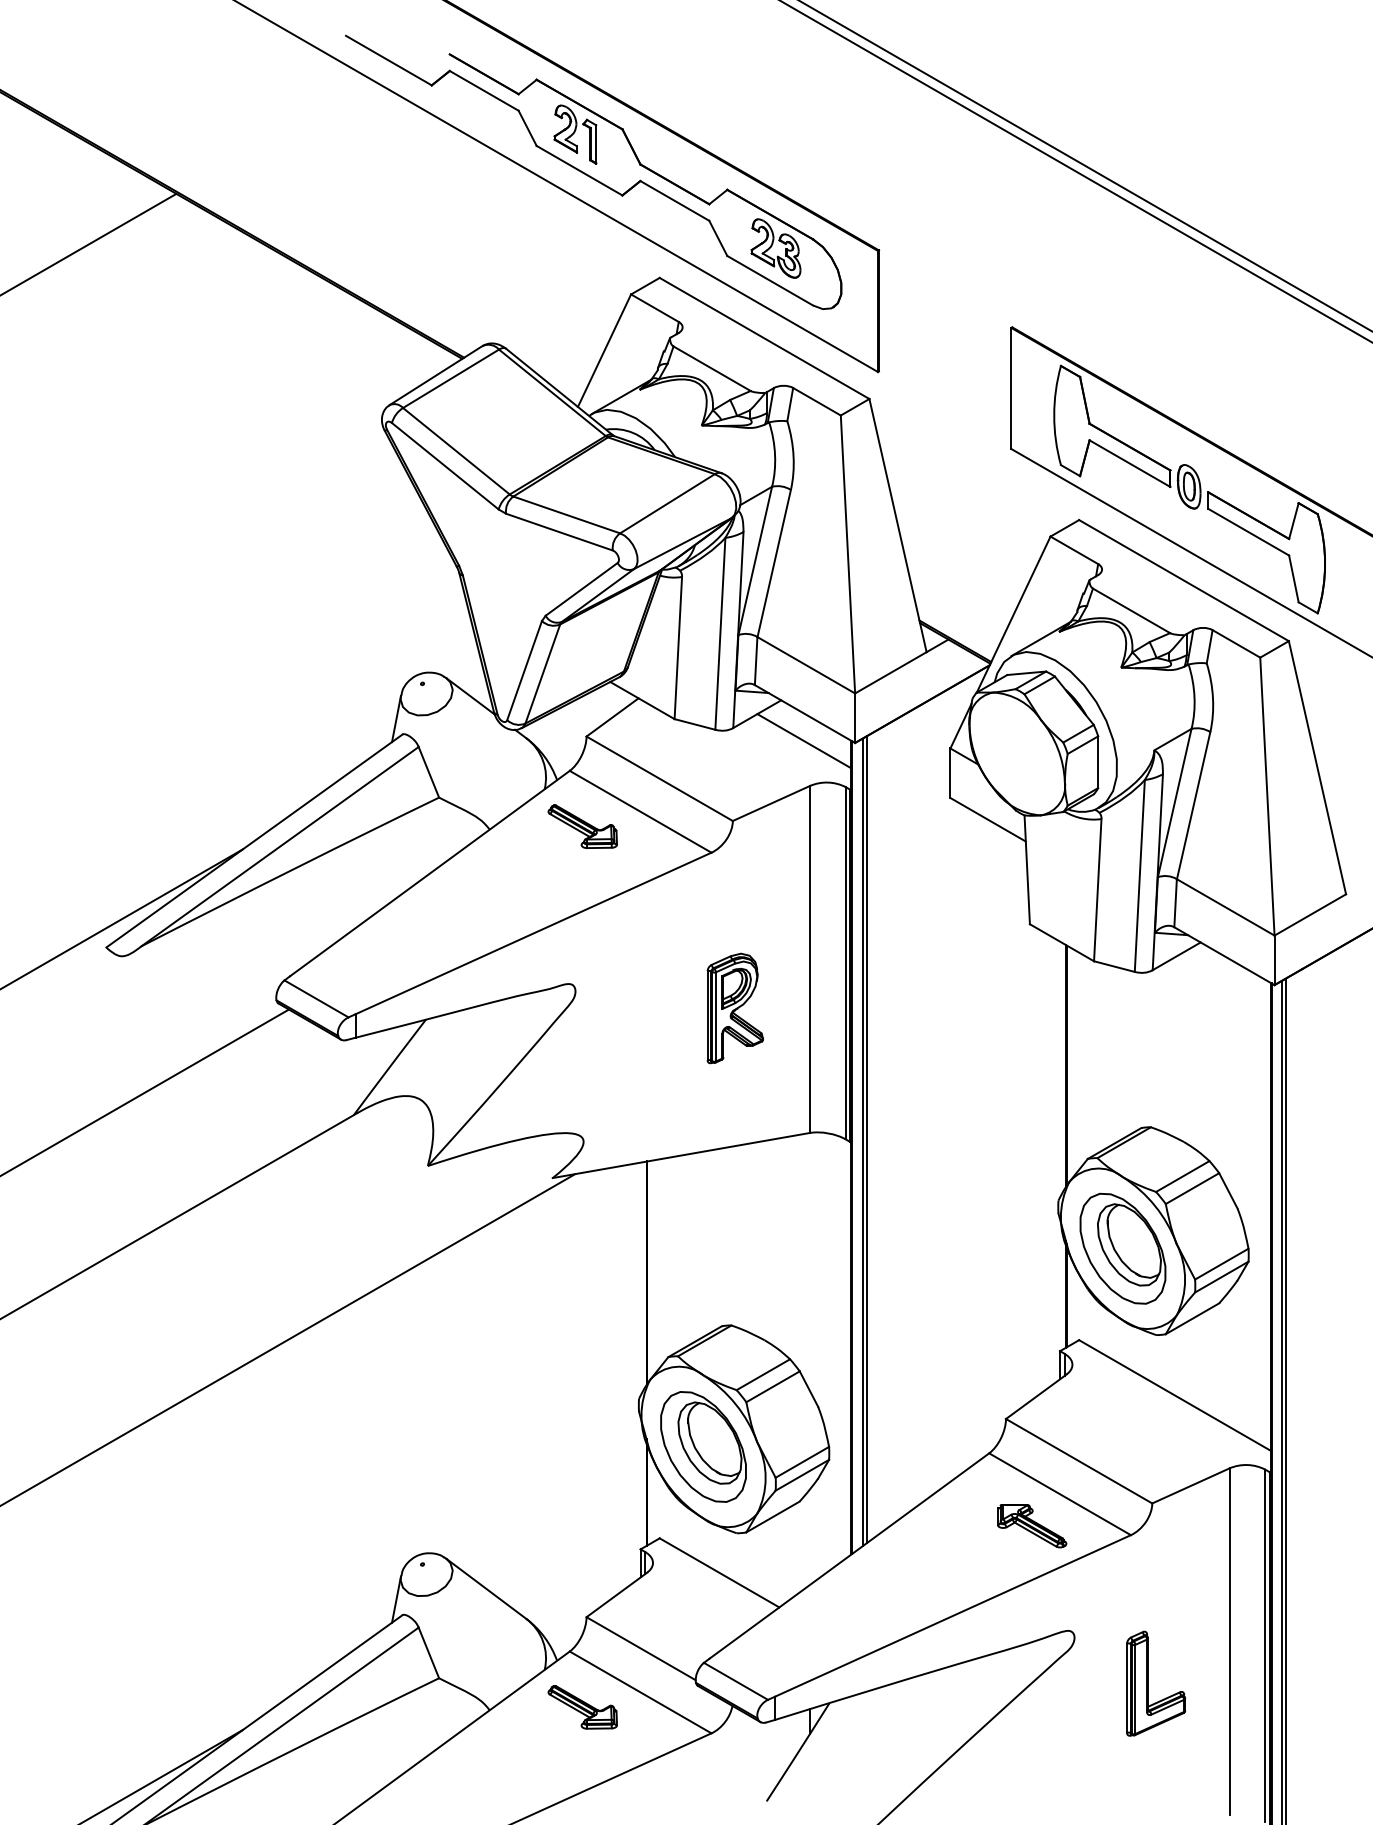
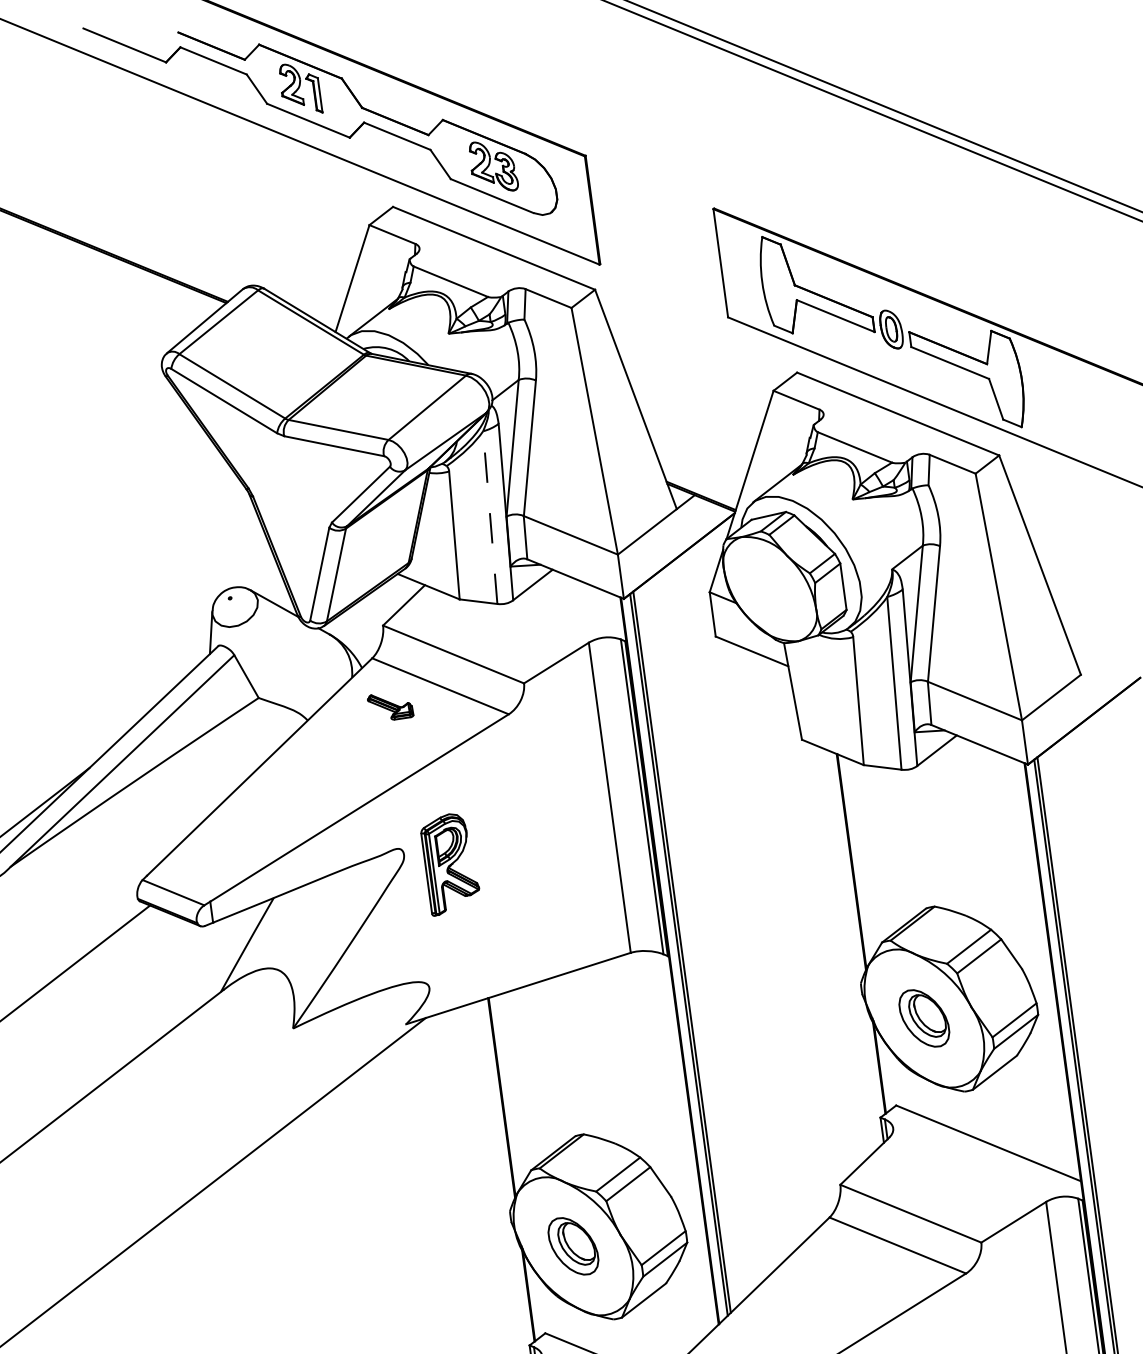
line: (720, 633) -> (490, 517), solid -> dashed
line: (804, 741) -> (578, 603), removed
part: (582, 826) -> (390, 706), size x0.7
part: (734, 1008) -> (449, 864), moved
part: (1122, 1248) -> (923, 1018), size x0.6
part: (703, 1446) -> (573, 1245), size x0.6
part: (1032, 1526) -> (877, 1277), removed

